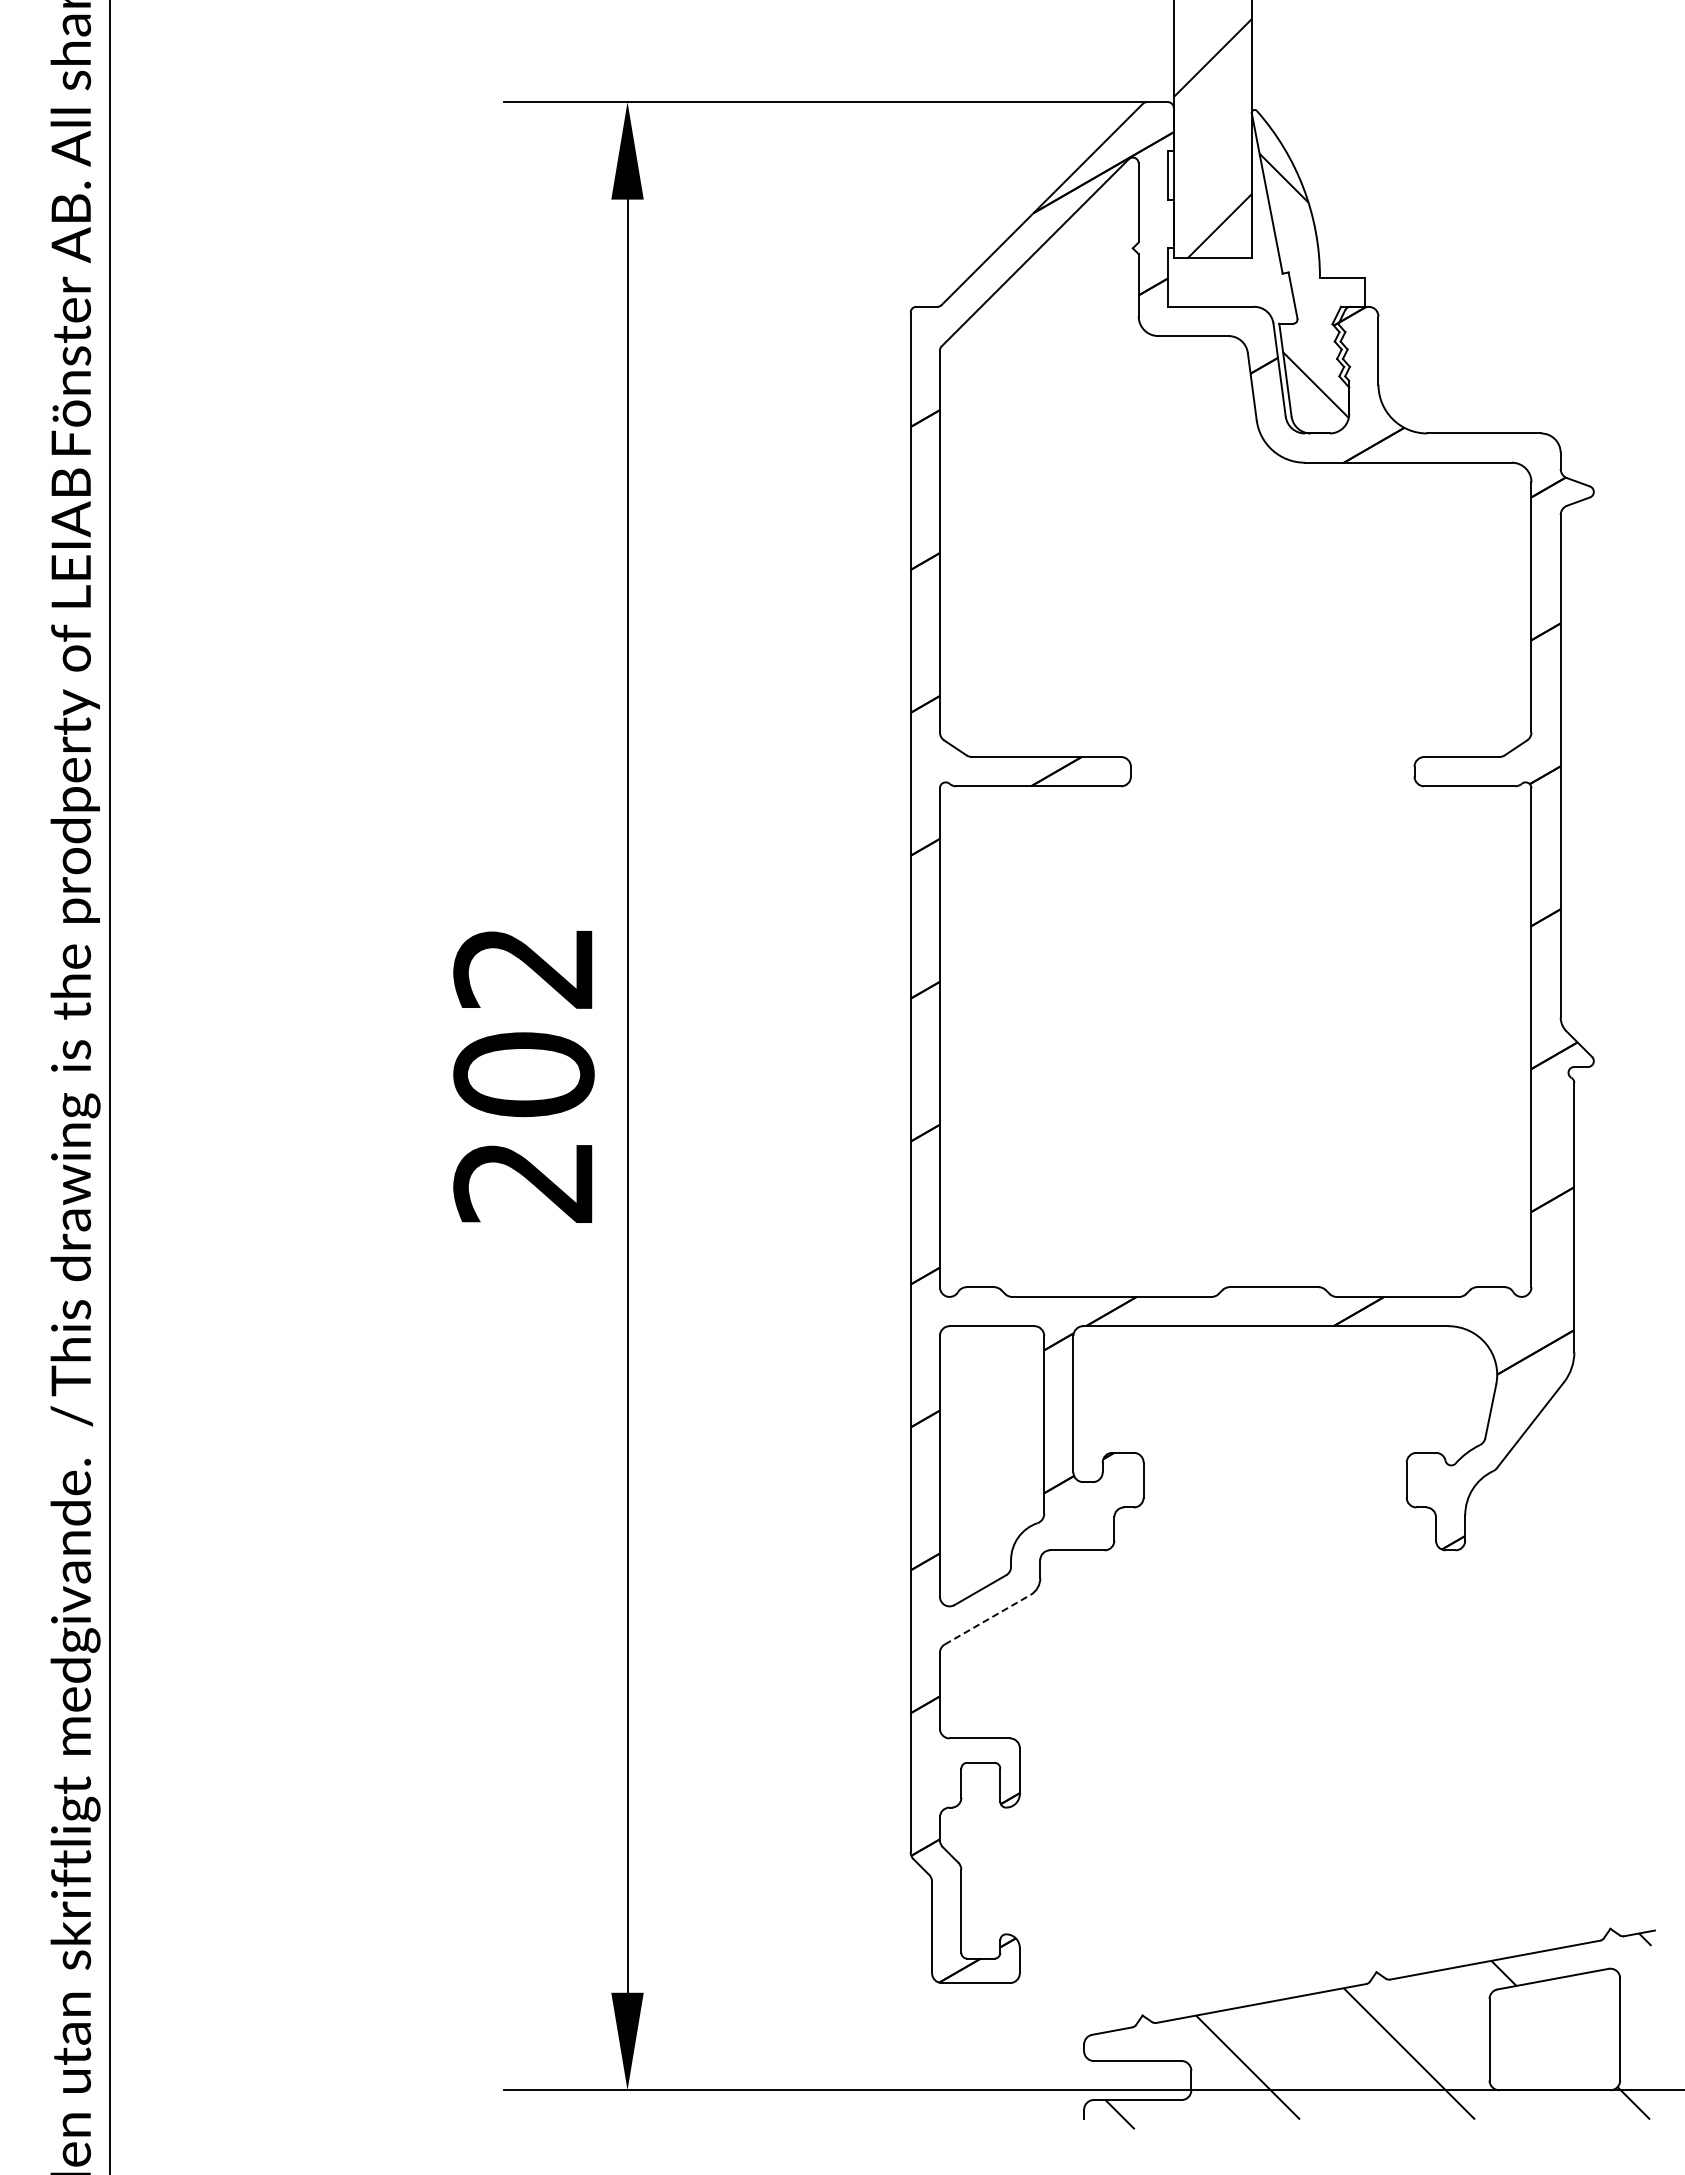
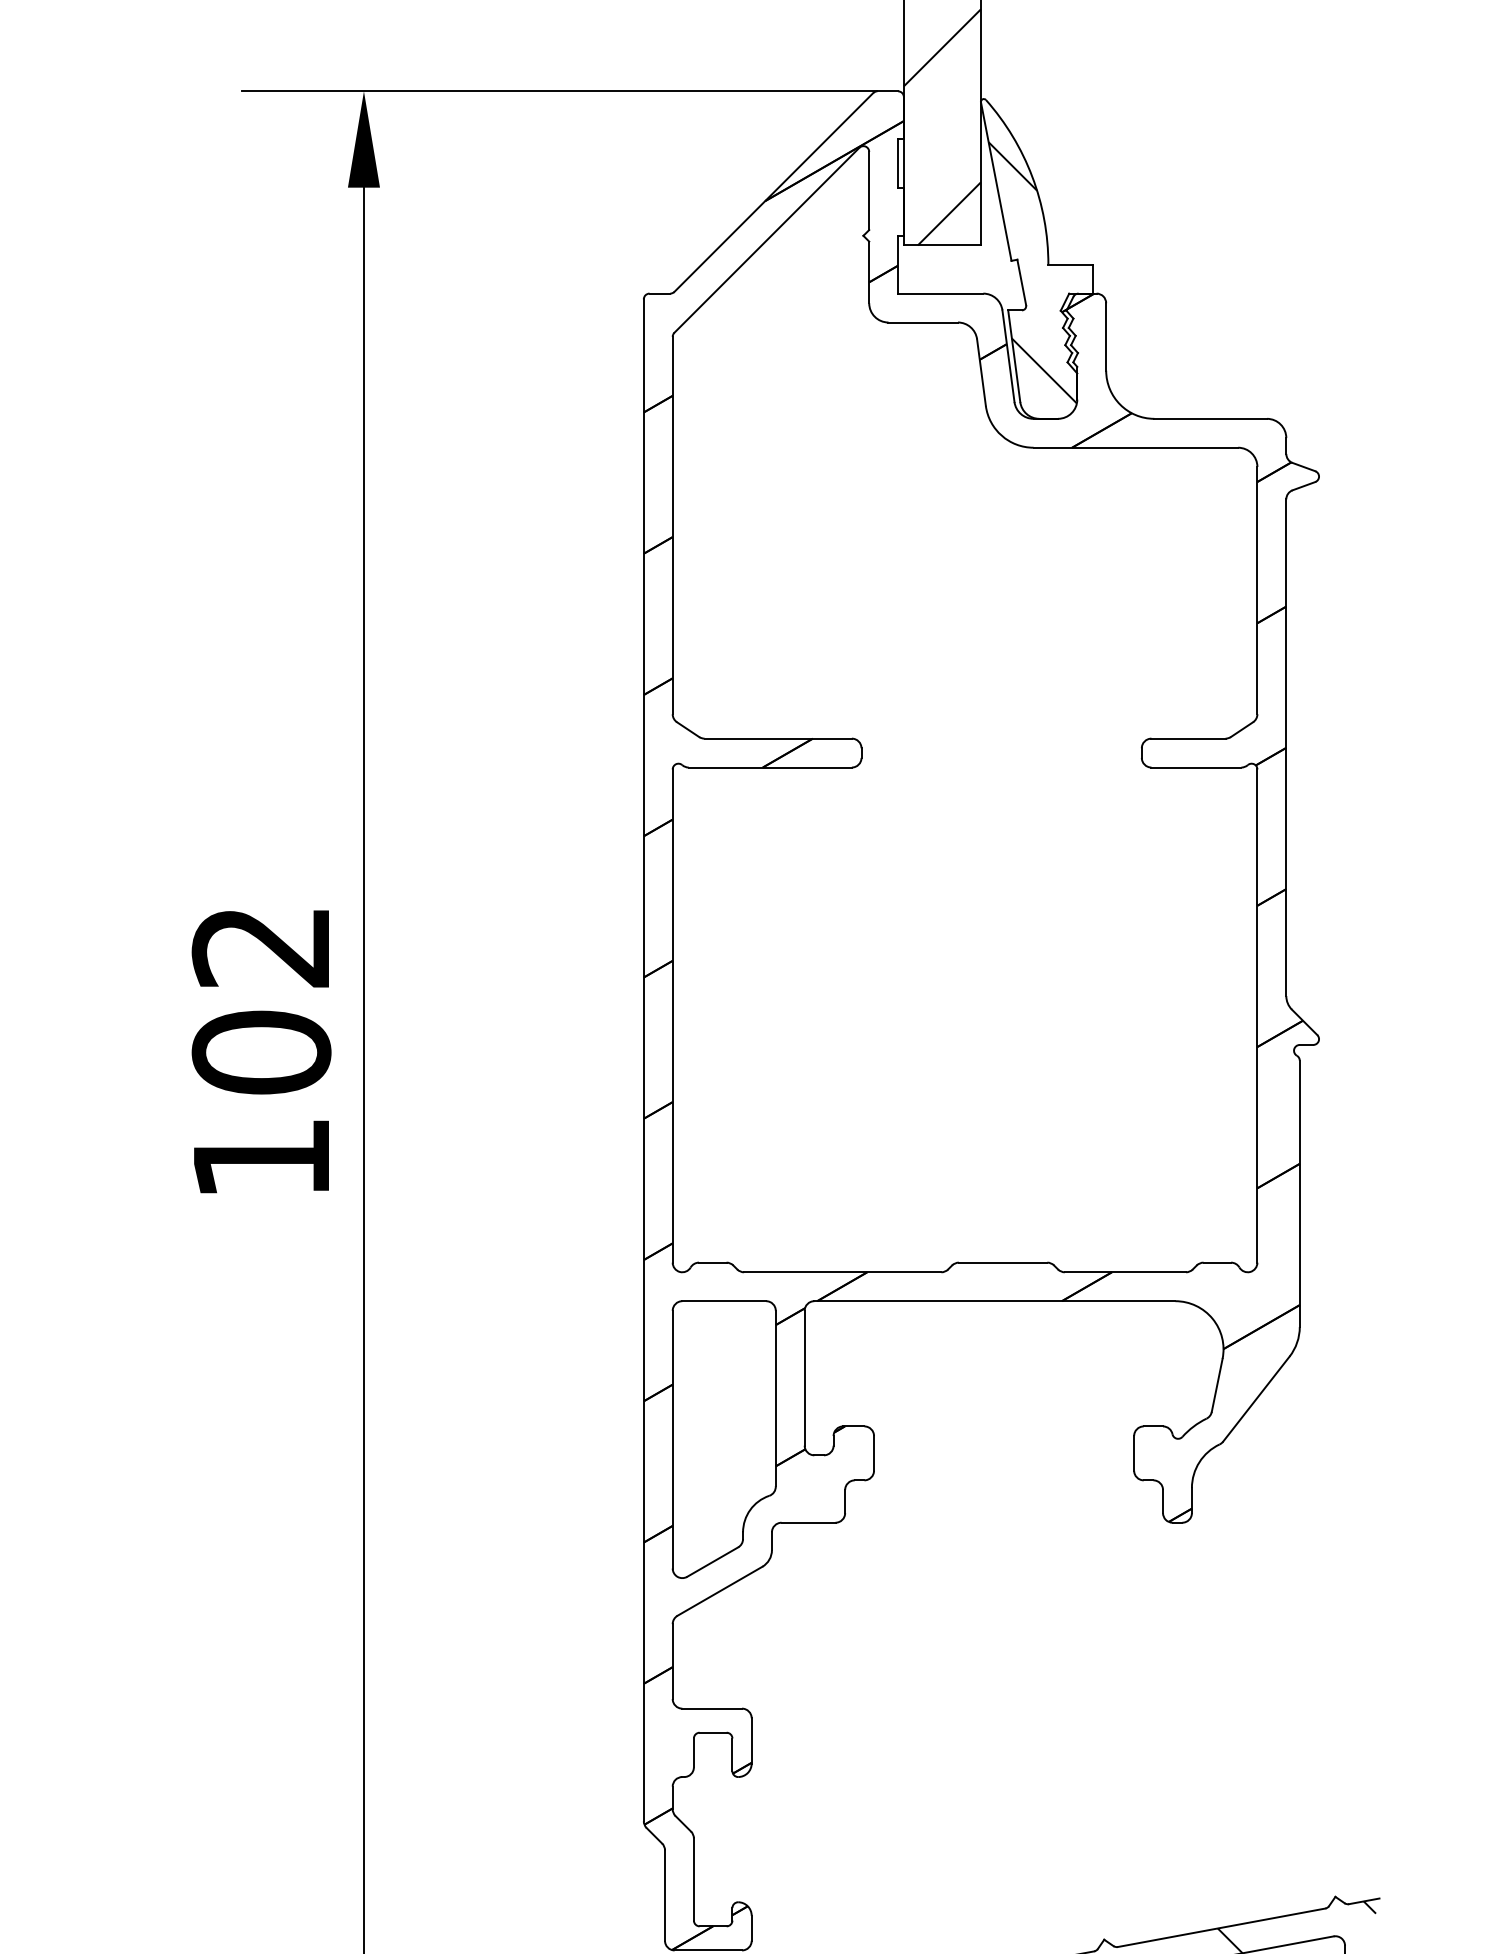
text: (522, 1182) -> (260, 1159), 202 -> 102
line: (987, 1619) -> (719, 1591), dashed -> solid

